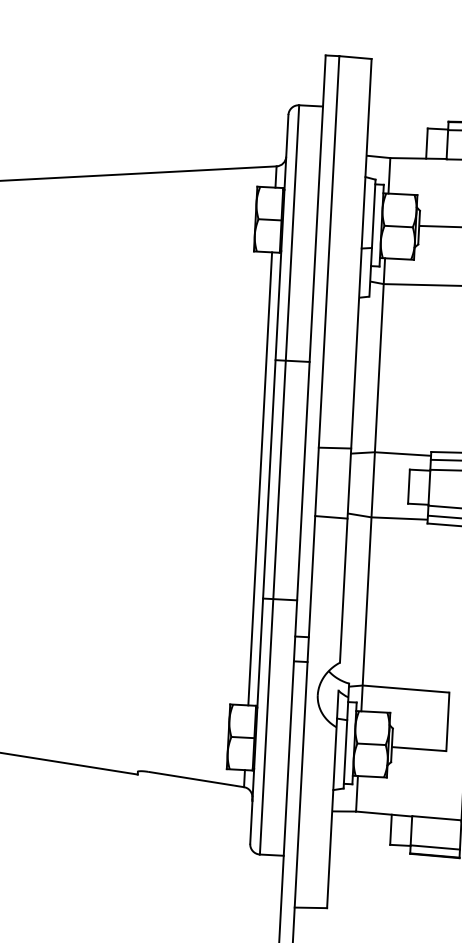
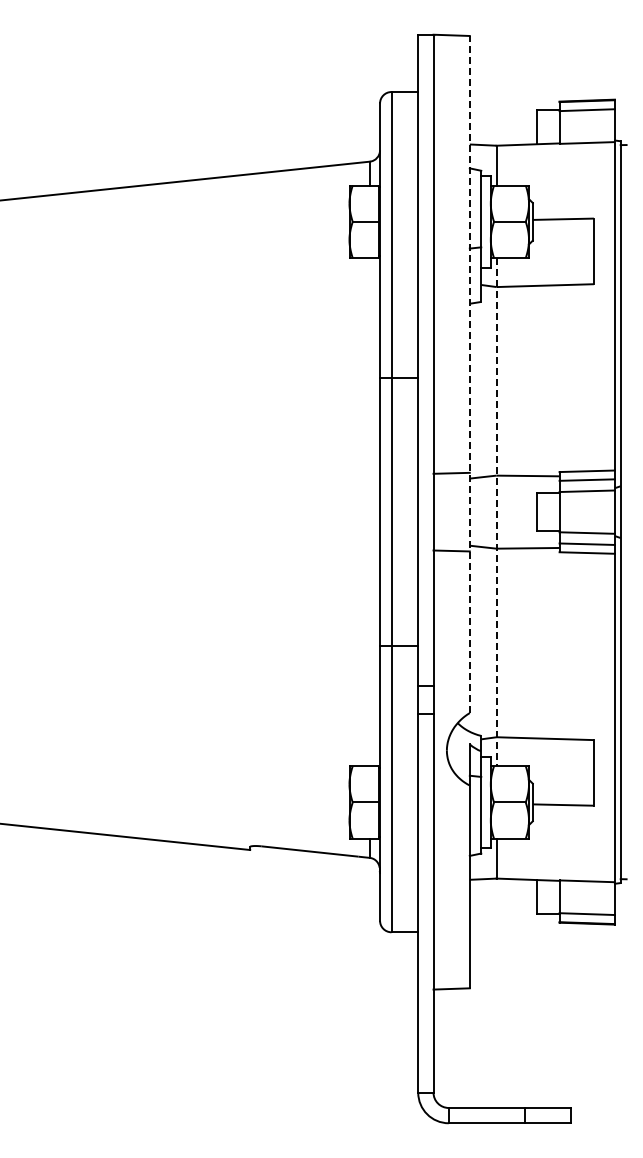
line: (355, 360) -> (469, 374), solid -> dashed
line: (259, 479) -> (369, 512), removed
line: (373, 485) -> (496, 512), solid -> dashed

